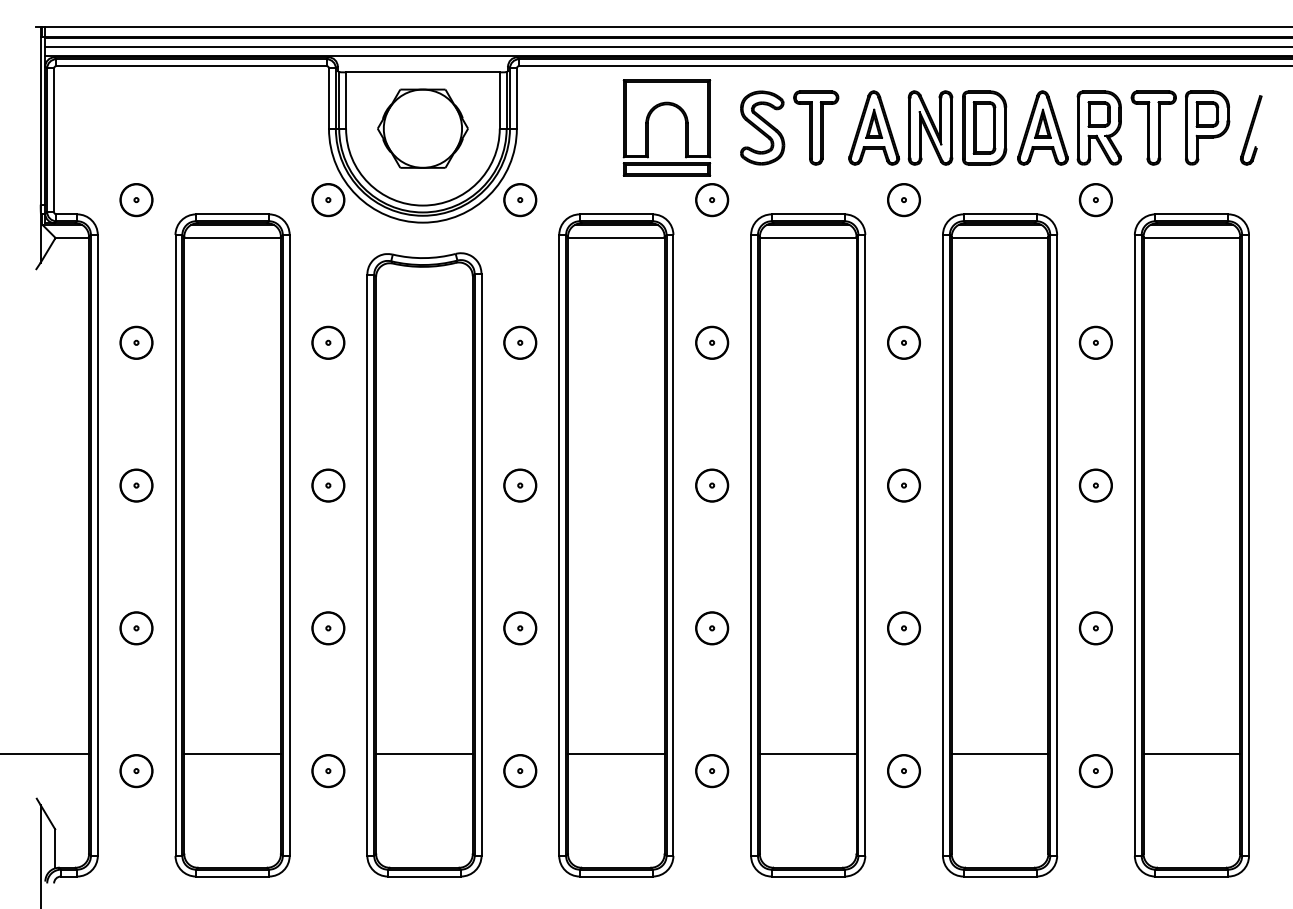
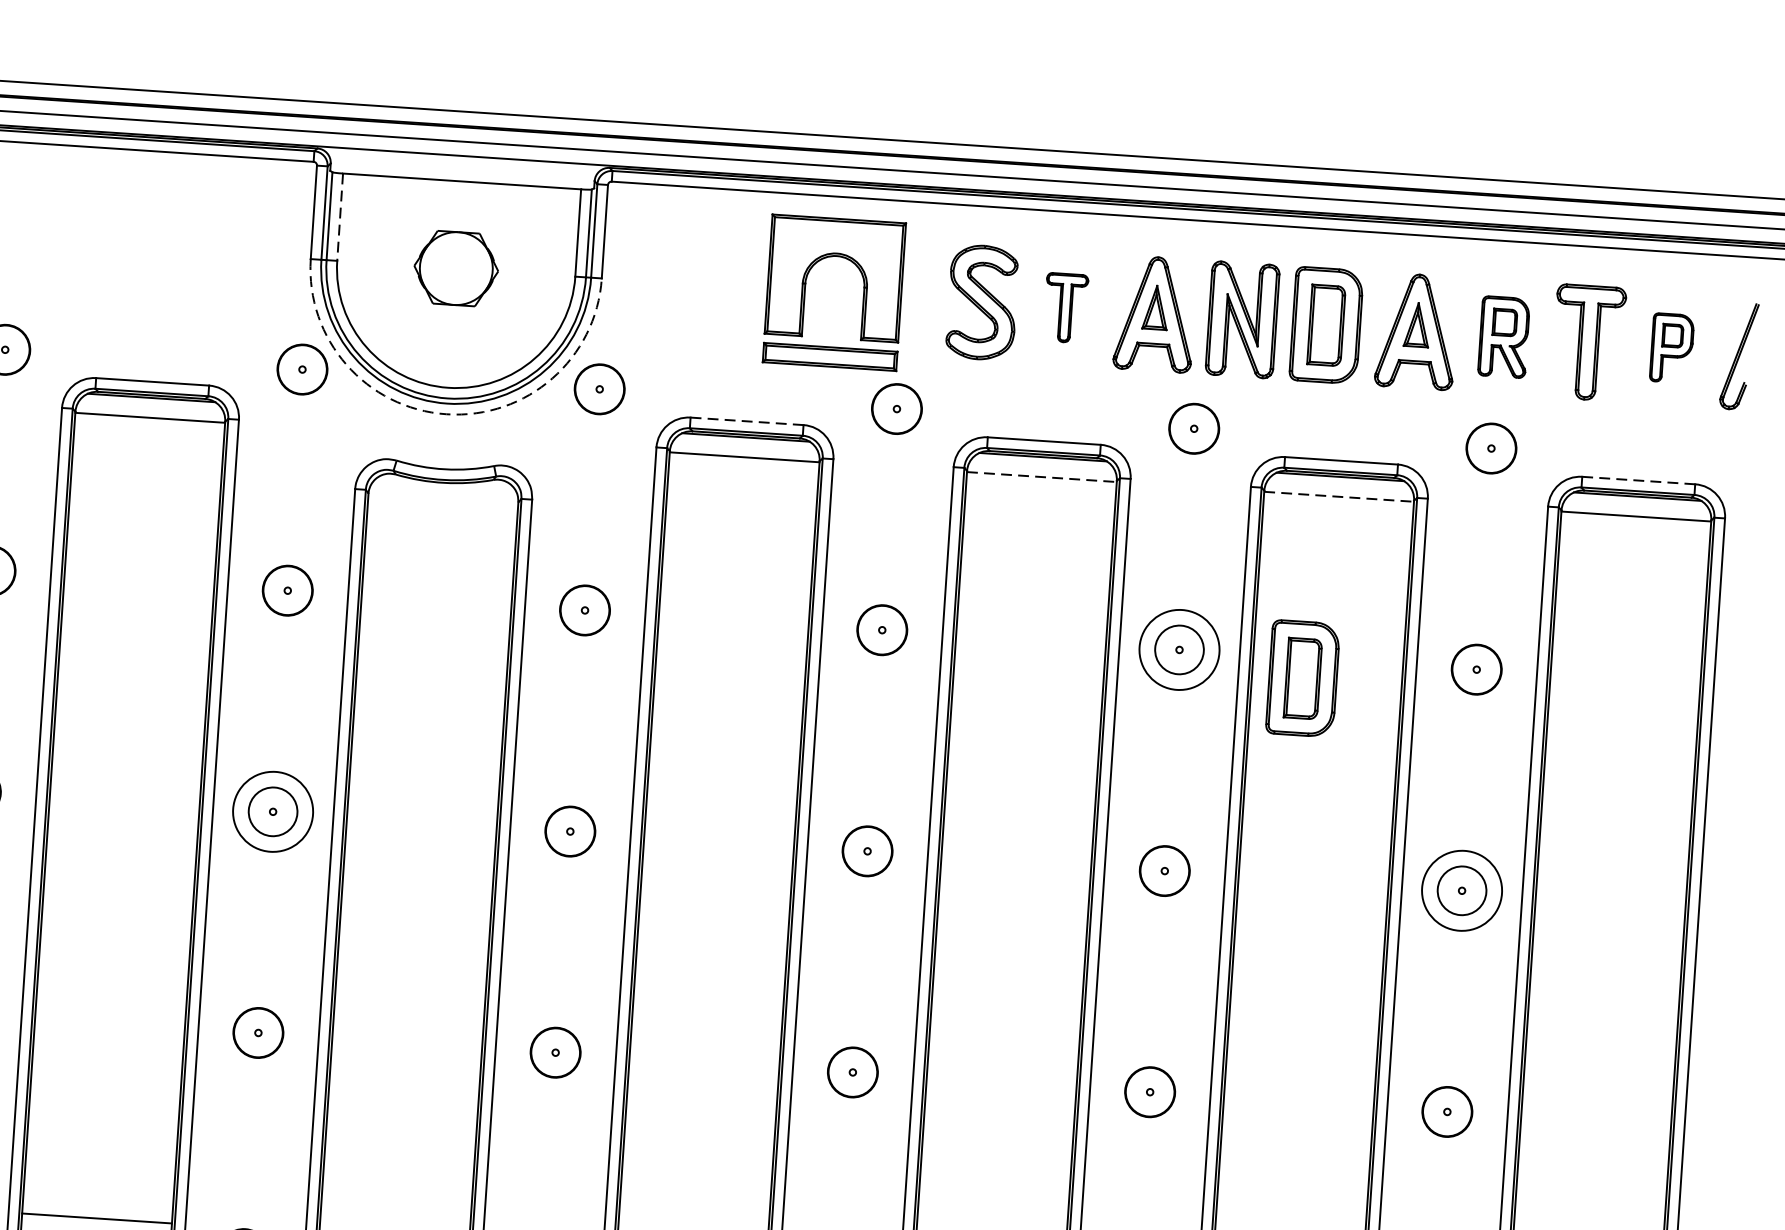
line: (346, 101) -> (340, 218), solid -> dashed
part: (816, 127) -> (1066, 307), size x0.6
part: (1098, 127) -> (1502, 336), size x0.7
part: (1207, 127) -> (1671, 347), size x0.6
part: (422, 128) -> (455, 268), size x0.6
line: (616, 214) -> (747, 421), solid -> dashed
line: (1192, 214) -> (1639, 480), solid -> dashed
arc: (422, 222) -> (445, 413), solid -> dashed
line: (808, 237) -> (1042, 476), solid -> dashed
line: (1000, 237) -> (1339, 496), solid -> dashed
circle: (903, 342) -> (1178, 649), size x1.6
part: (984, 355) -> (1302, 677), added
circle: (328, 485) -> (273, 811), size x1.6
circle: (1095, 485) -> (1461, 890), size x1.6

